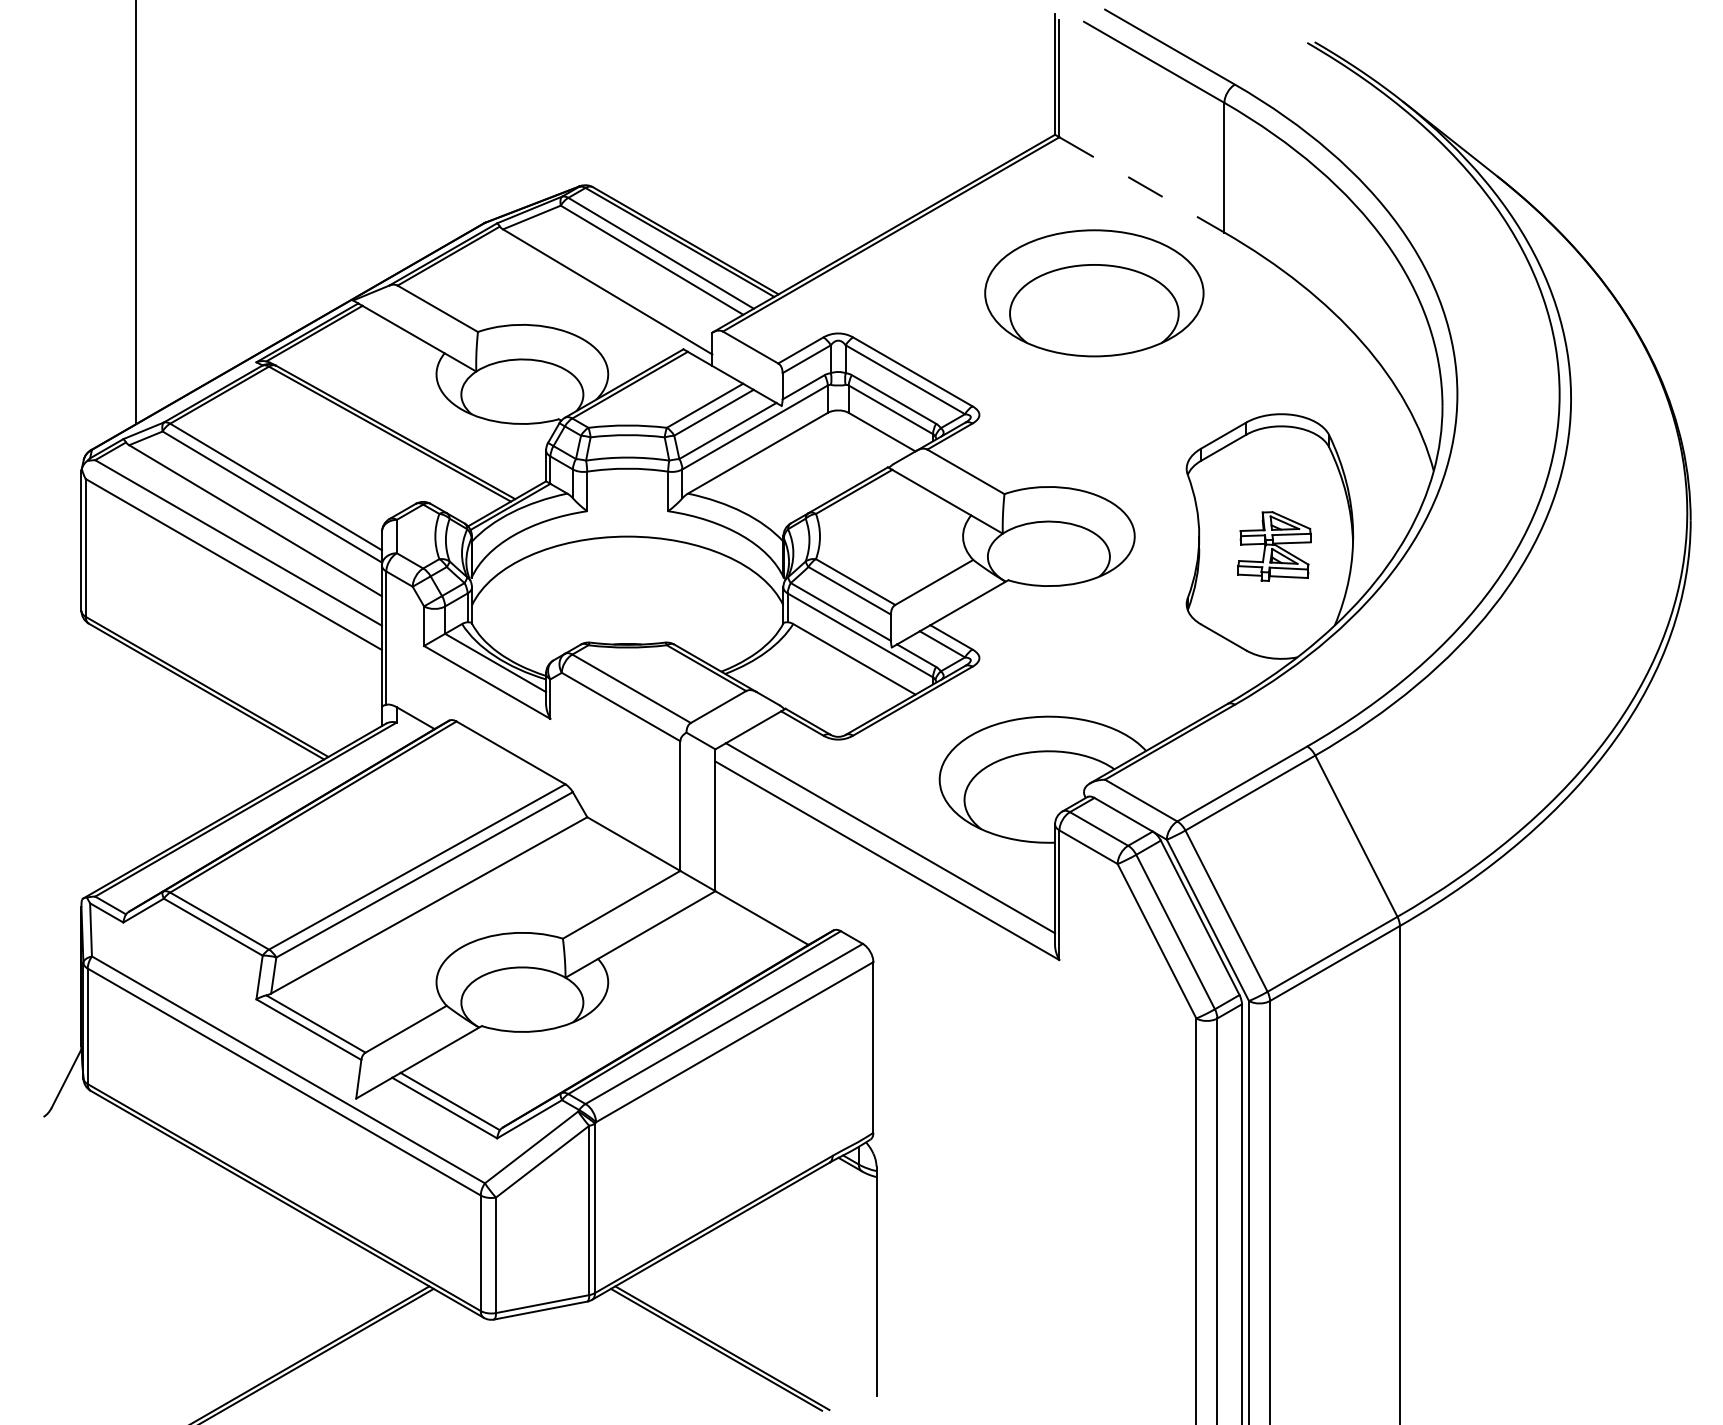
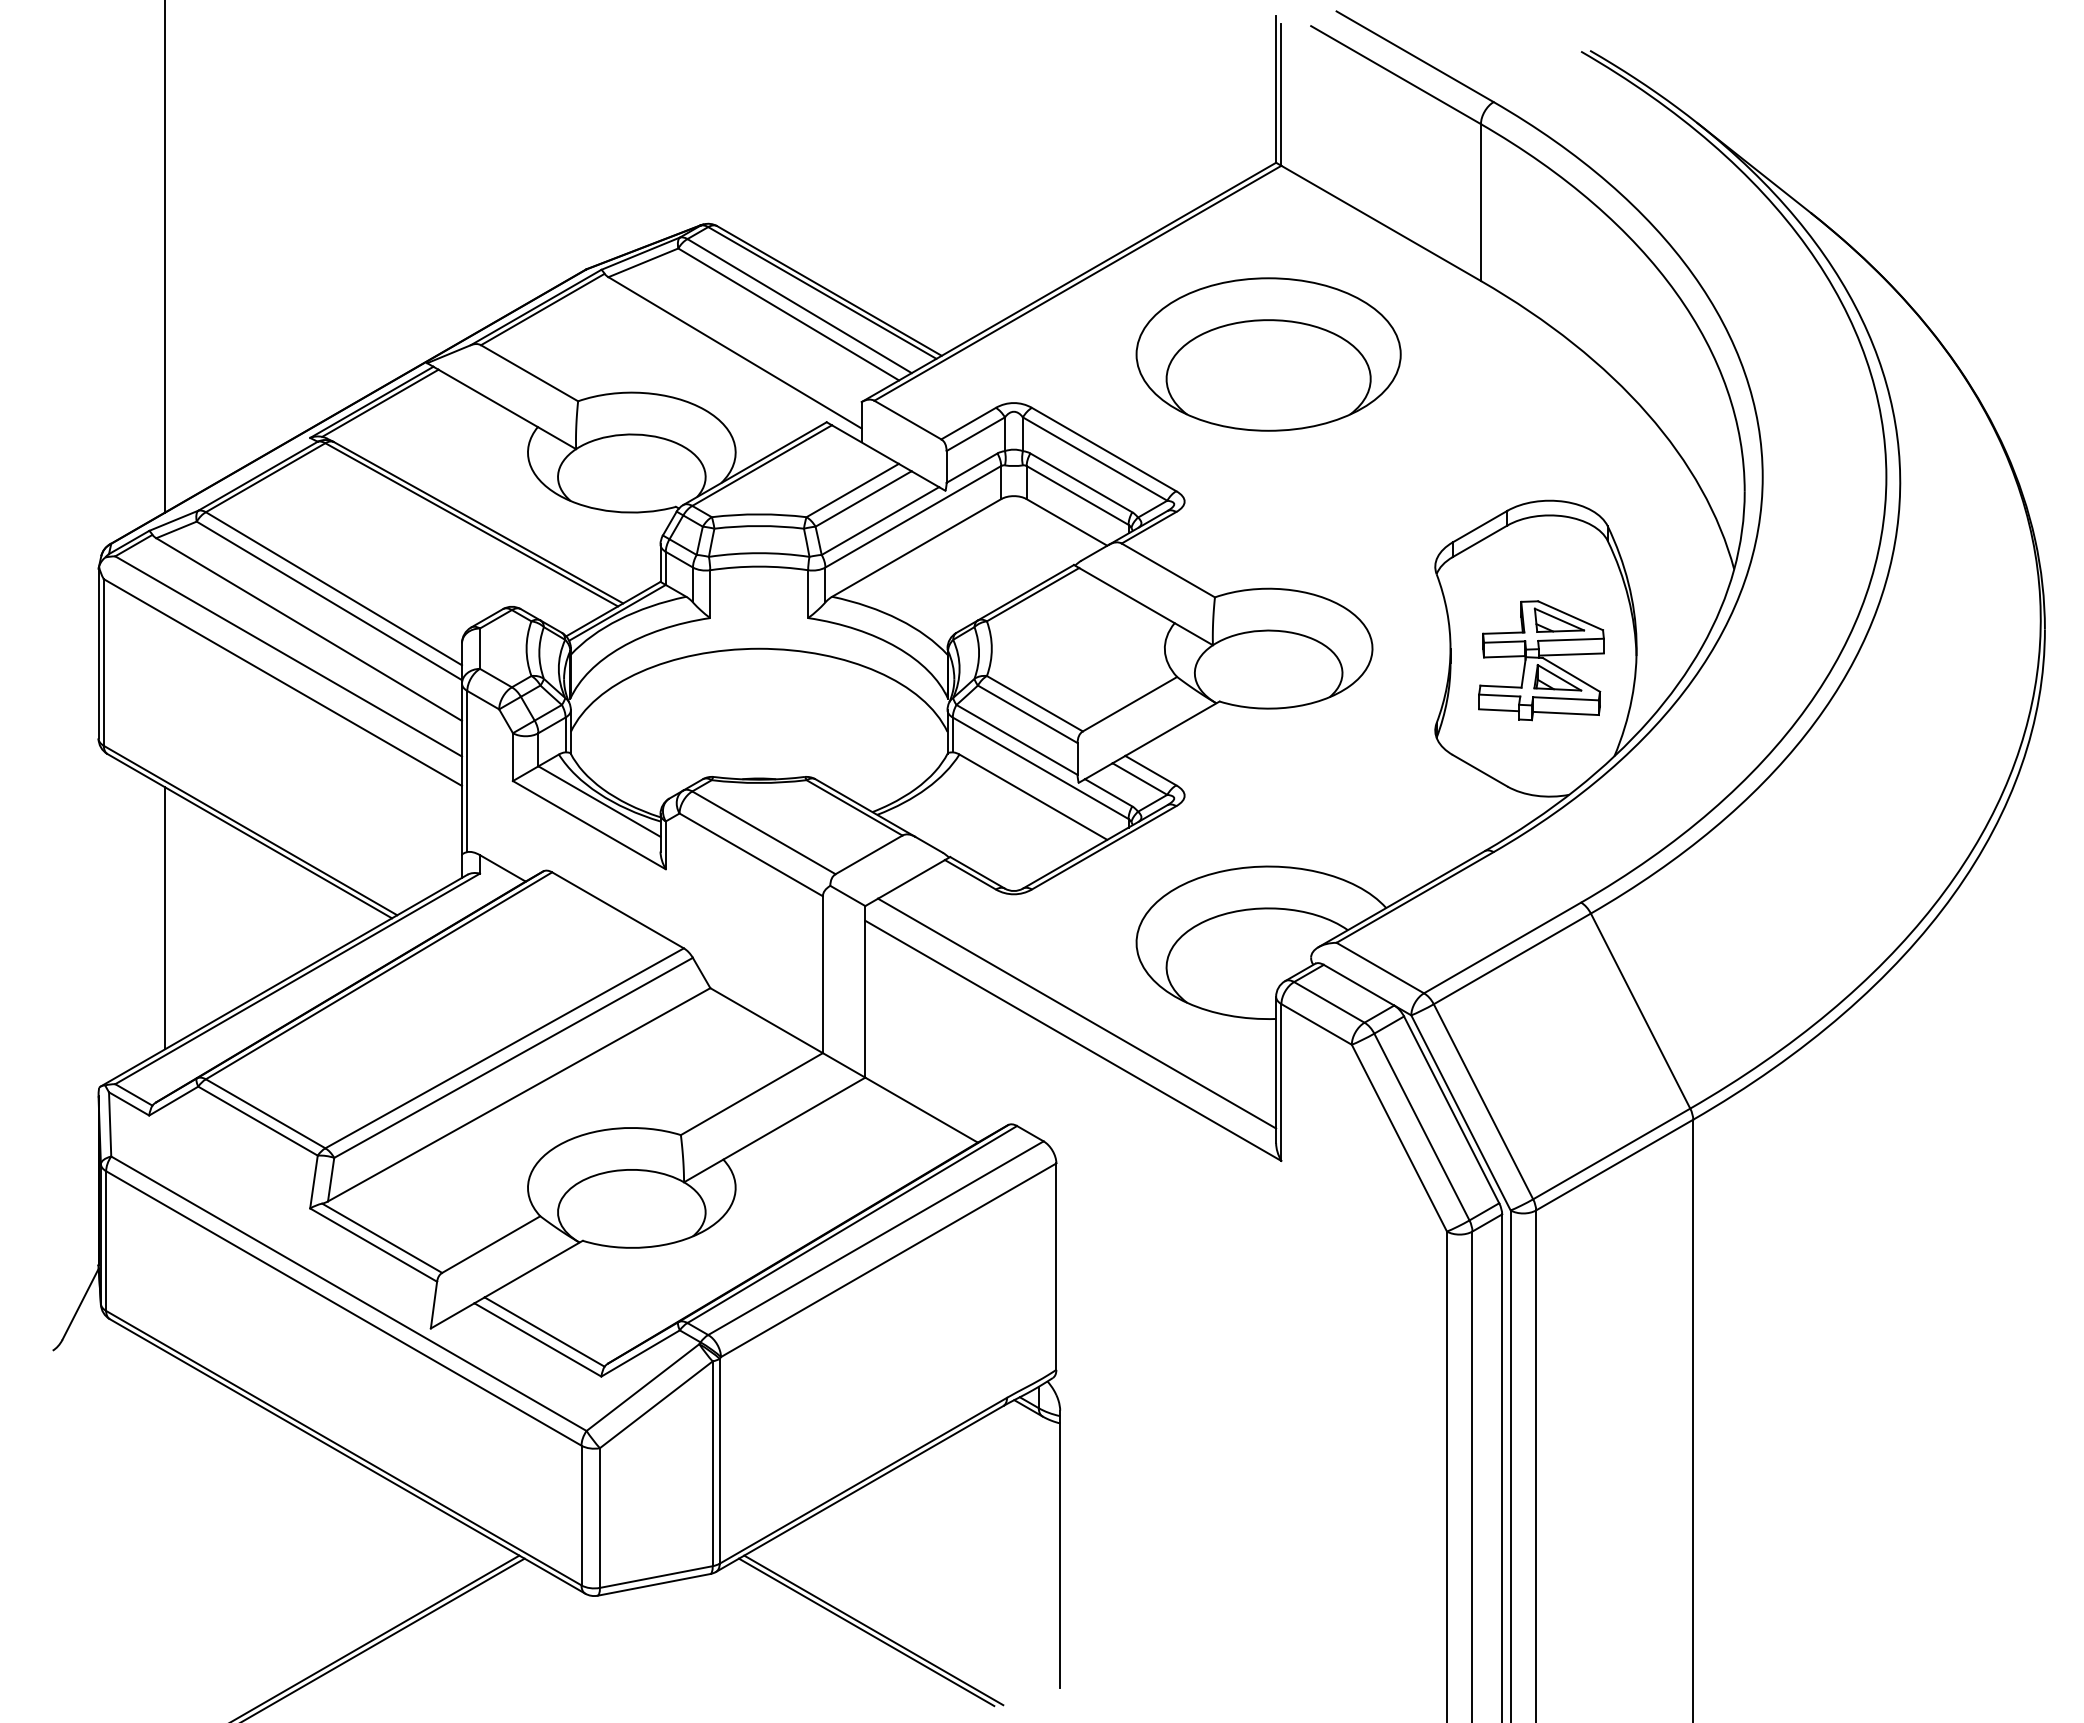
line: (1142, 185) -> (1381, 223), dashed -> solid
part: (1094, 293) -> (1268, 354), moved
part: (1274, 546) -> (1541, 660), size x1.43
line: (135, 759) -> (164, 918), added

